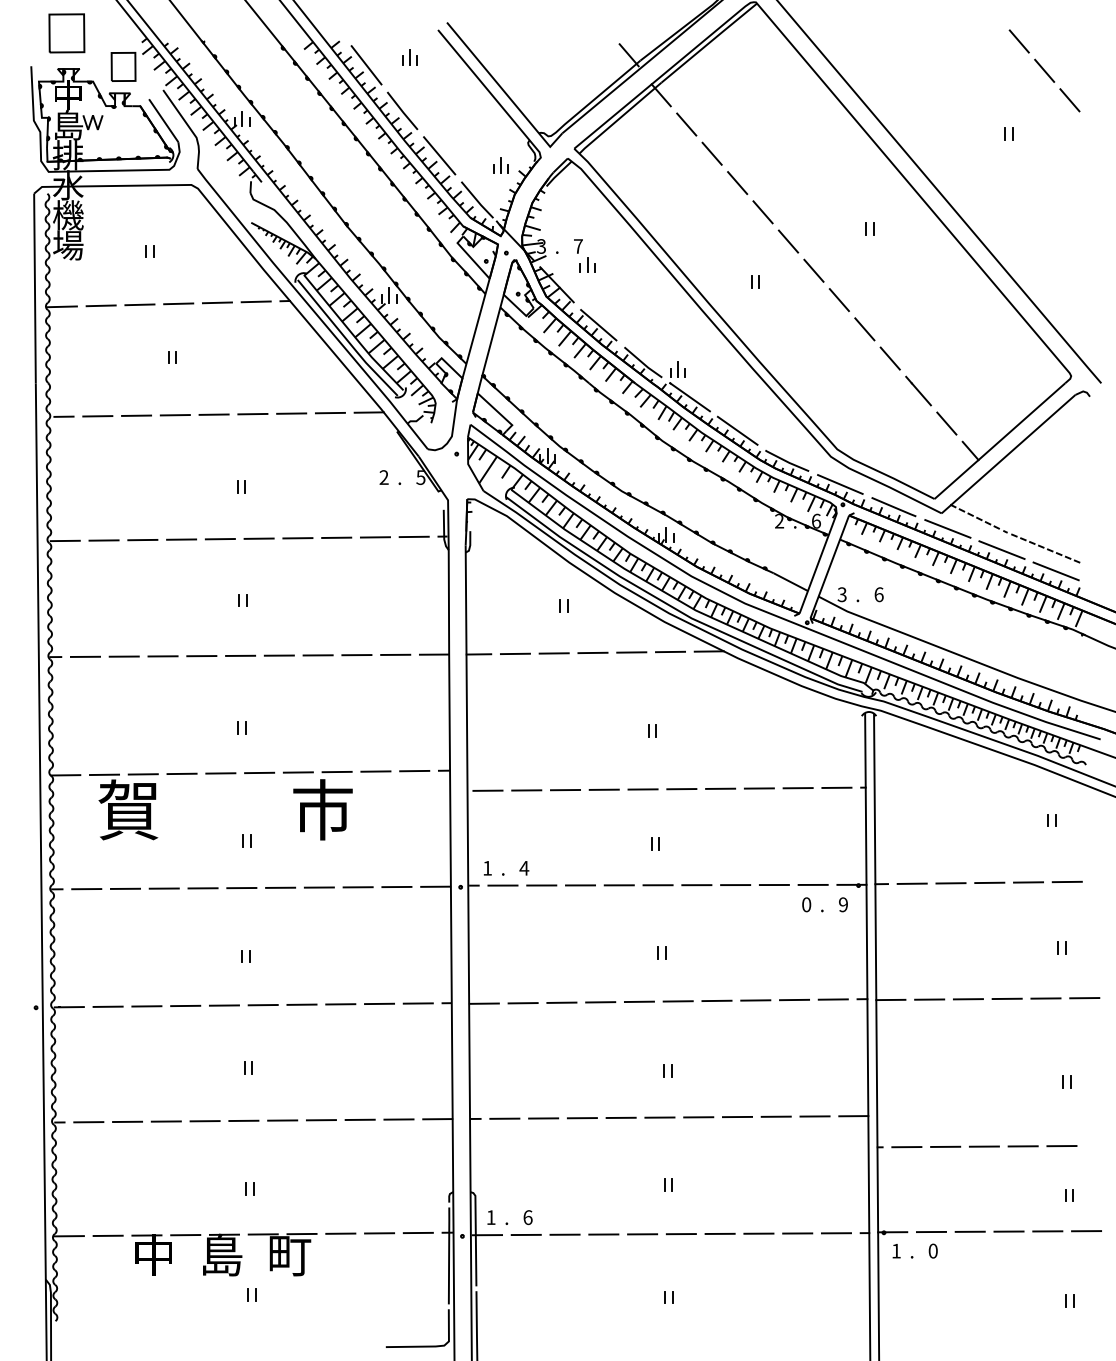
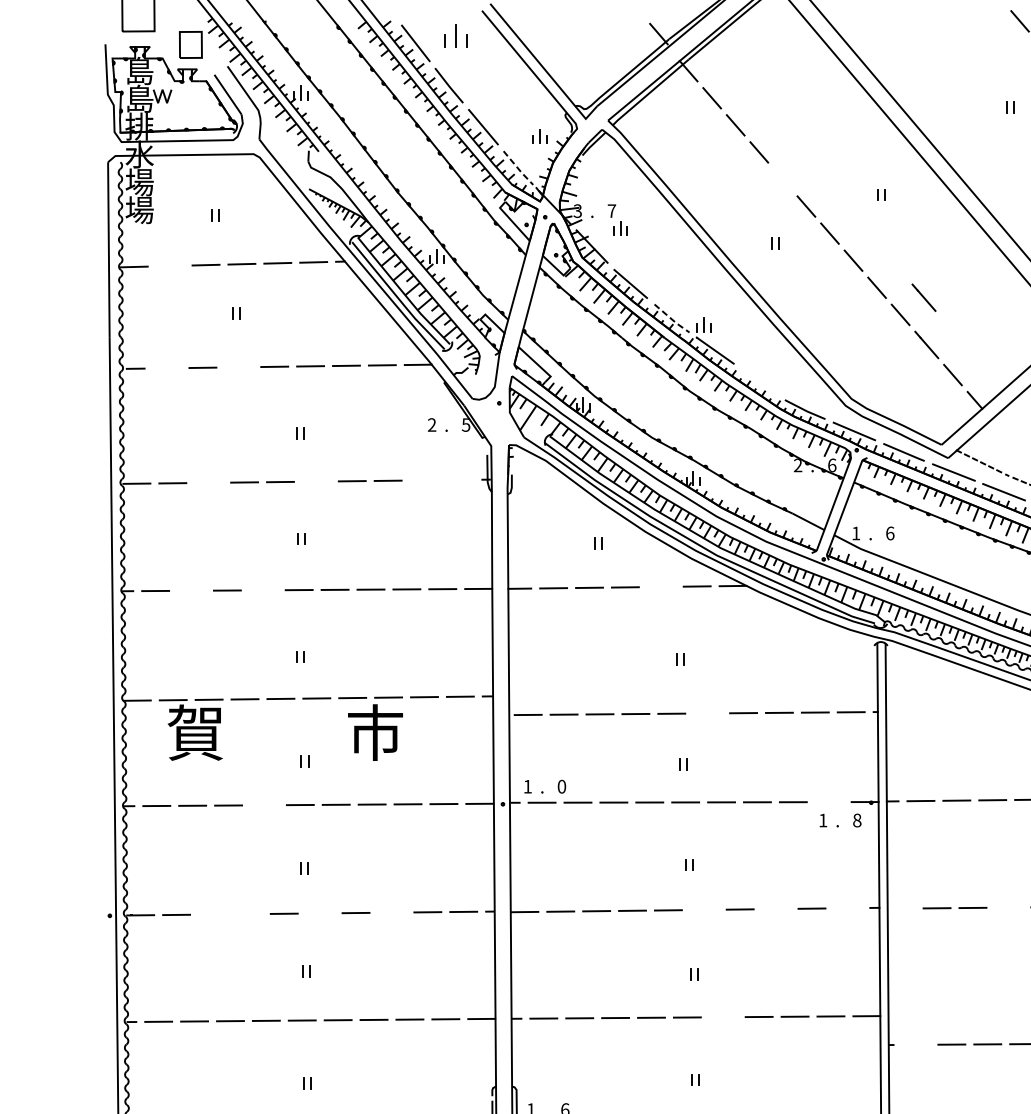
part: (409, 57) -> (455, 36), size x1.6
text: (69, 95) -> (140, 71), 中 -> 島
line: (477, 200) -> (518, 168), solid -> dashed
line: (762, 212) -> (782, 179), removed
text: (68, 215) -> (139, 182), 機 -> 場
line: (100, 305) -> (169, 265), removed
line: (915, 339) -> (923, 297), added
line: (643, 363) -> (672, 319), solid -> dashed
line: (174, 415) -> (238, 367), removed
line: (97, 416) -> (166, 368), removed
line: (737, 430) -> (759, 381), removed
line: (413, 536) -> (459, 479), removed
line: (375, 537) -> (424, 480), removed
line: (258, 538) -> (315, 481), removed
line: (142, 539) -> (208, 482), removed
text: (841, 594) -> (855, 533), 3 -> 1
line: (631, 652) -> (661, 586), removed
line: (123, 656) -> (190, 590), removed
line: (201, 656) -> (263, 590), removed
line: (681, 789) -> (707, 713), removed
text: (524, 867) -> (562, 785), 4 -> 0
line: (812, 884) -> (828, 801), removed
line: (202, 888) -> (263, 805), removed
text: (806, 904) -> (823, 820), 0 -> 1
text: (843, 904) -> (857, 820), 9 -> 8
line: (1006, 998) -> (1008, 907), removed
line: (832, 999) -> (847, 908), removed
line: (890, 999) -> (900, 908), removed
line: (755, 1000) -> (775, 909), removed
line: (677, 1001) -> (703, 910), removed
line: (340, 1004) -> (391, 912), removed
line: (185, 1005) -> (248, 913), removed
line: (262, 1005) -> (319, 913), removed
line: (146, 1006) -> (212, 914), removed
line: (698, 1117) -> (723, 1017), removed
line: (906, 1147) -> (915, 1045), removed

